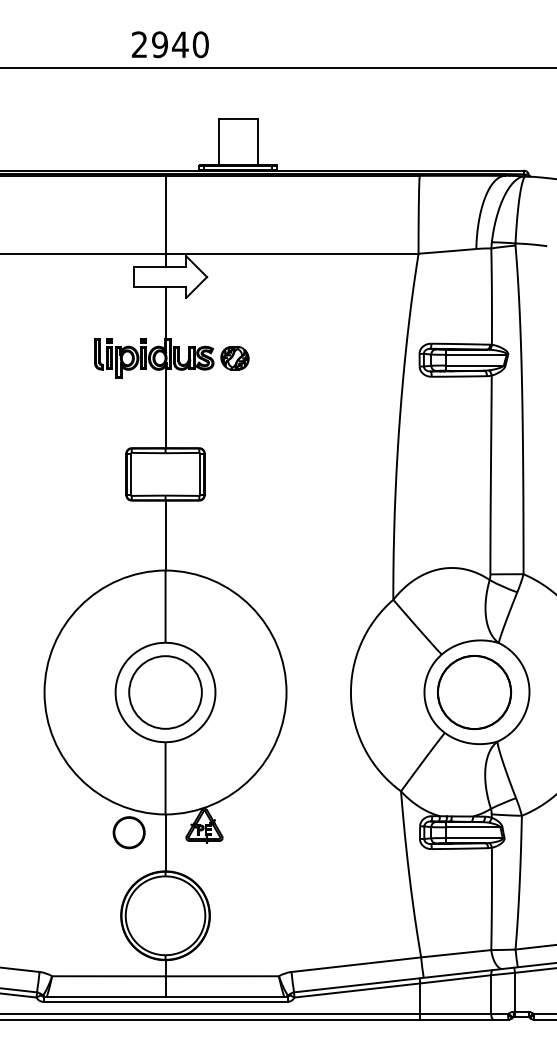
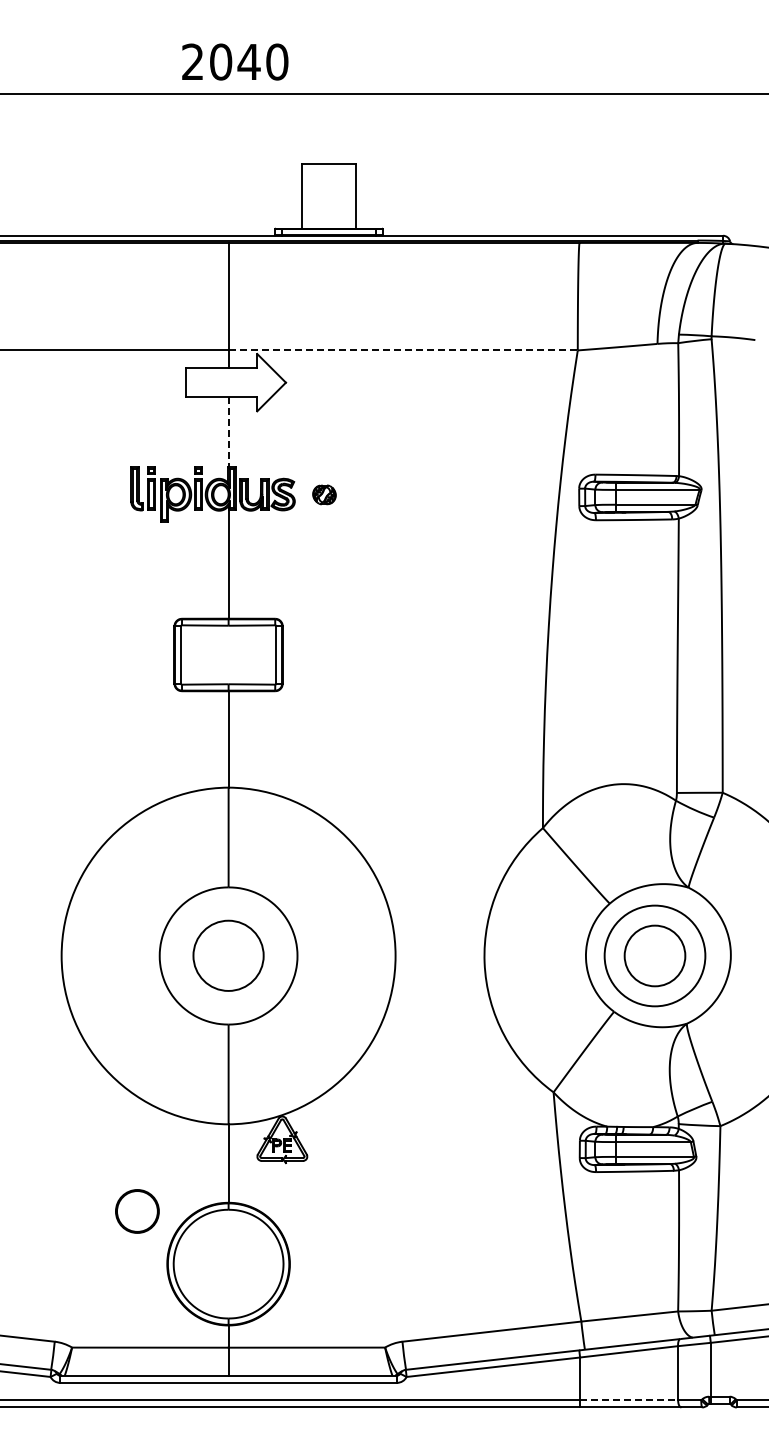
text: (159, 44) -> (220, 61), 2940 -> 2040
line: (292, 253) -> (403, 350), solid -> dashed
line: (165, 313) -> (228, 432), solid -> dashed
part: (235, 358) -> (324, 494), size x0.6
circle: (165, 692) -> (228, 955), size x0.7
circle: (474, 692) -> (654, 955), size x0.6
circle: (129, 832) -> (137, 1211), moved
line: (456, 1014) -> (629, 1400), solid -> dashed

